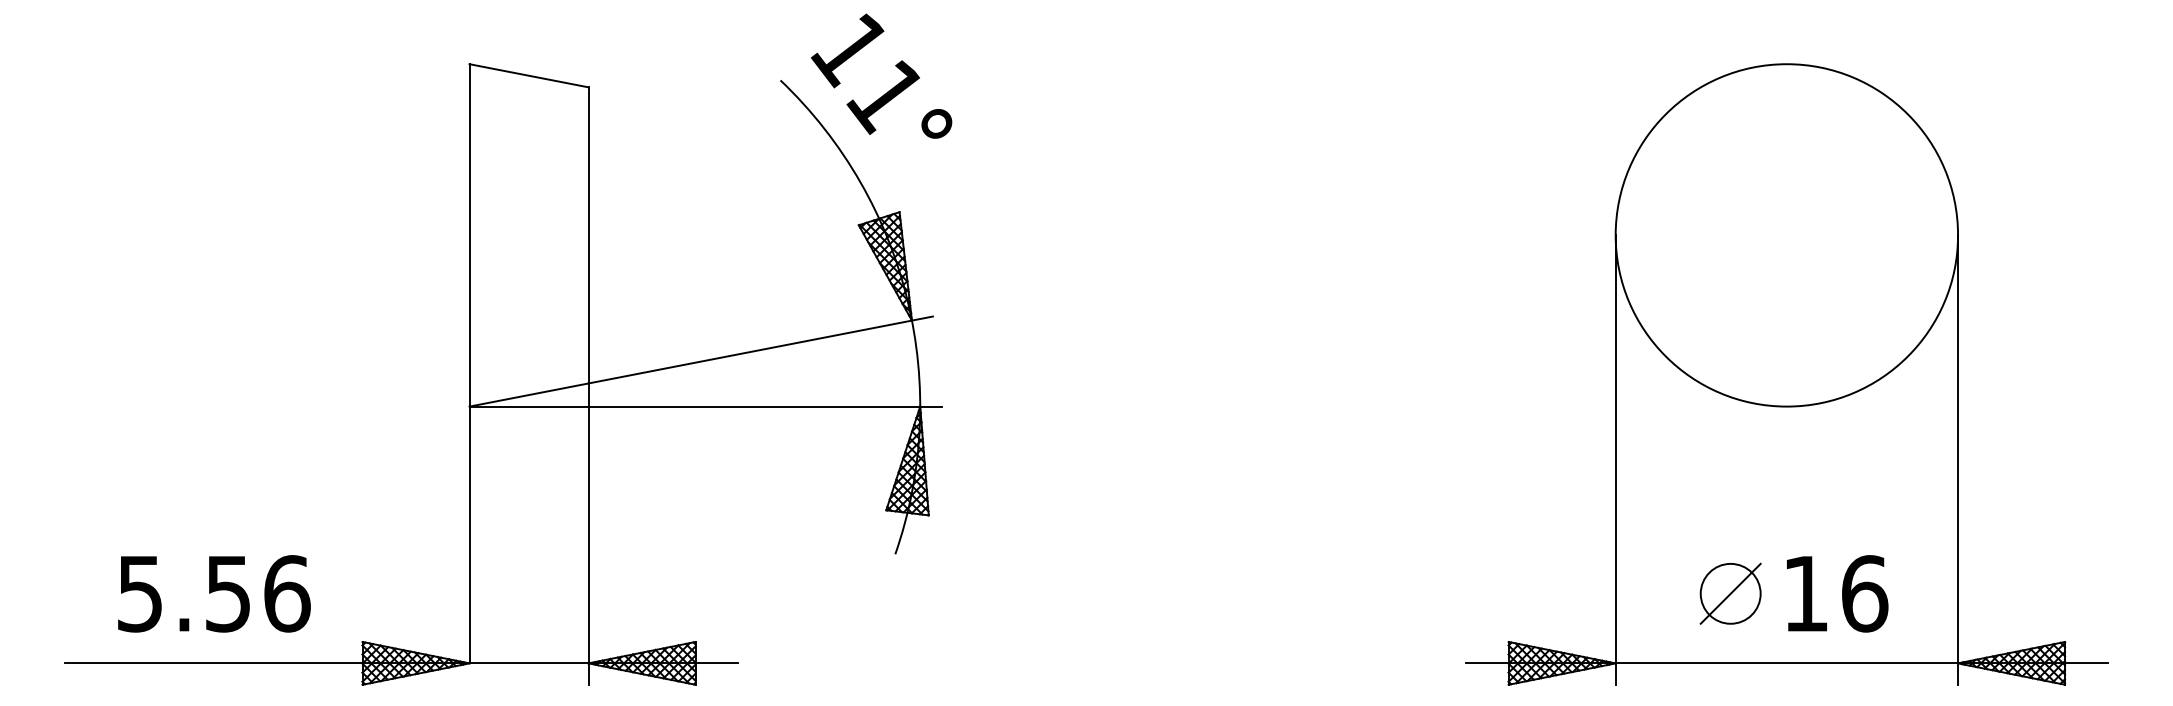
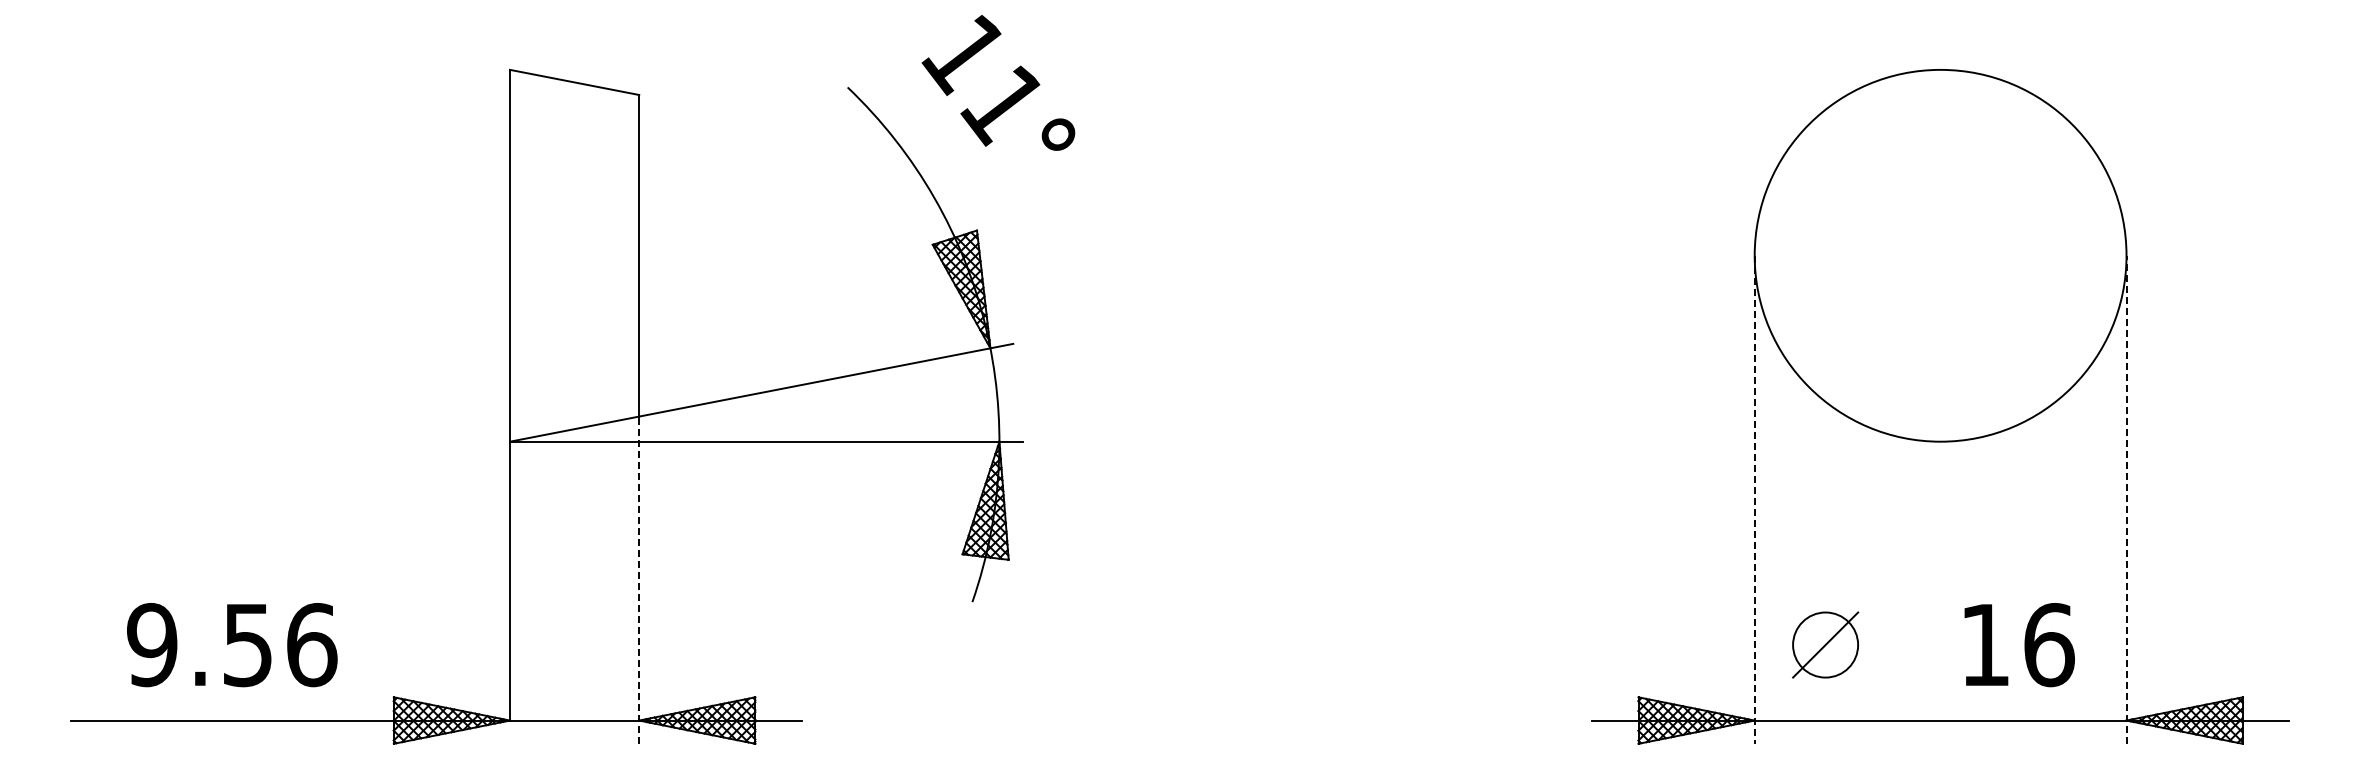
text: (881, 75) -> (998, 82), moved
line: (1958, 459) -> (2126, 499), solid -> dashed
line: (1615, 460) -> (1754, 500), solid -> dashed
line: (588, 534) -> (639, 580), solid -> dashed
part: (1730, 593) -> (1825, 644), moved
text: (140, 594) -> (152, 645), 5.56 -> 9.56
text: (1837, 594) -> (2019, 645), moved

